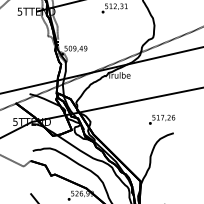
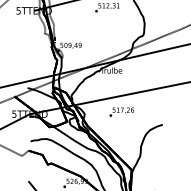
text: (161, 119) -> (121, 111), moved

